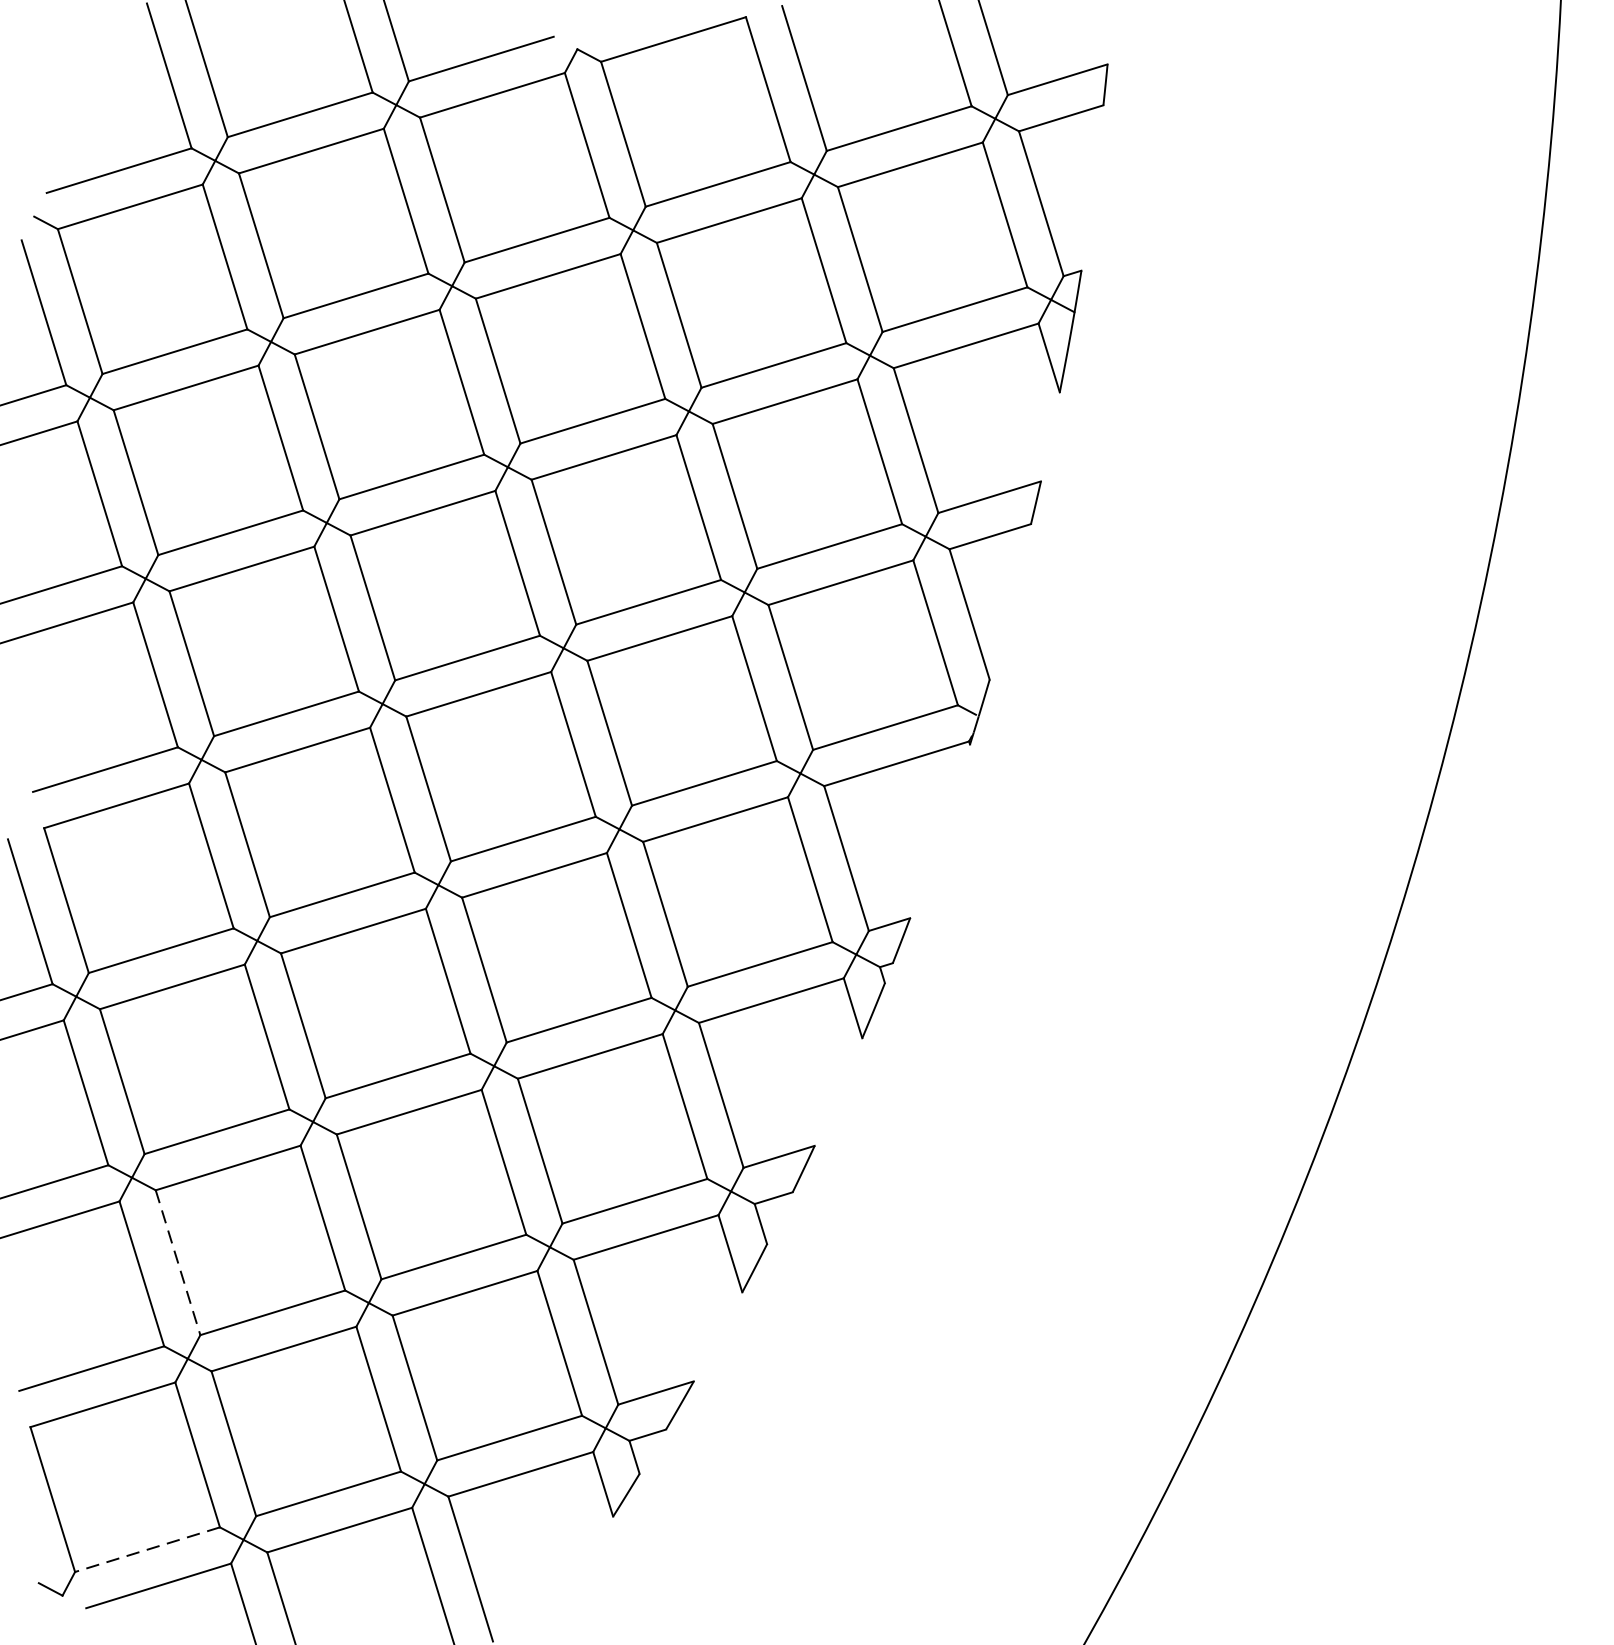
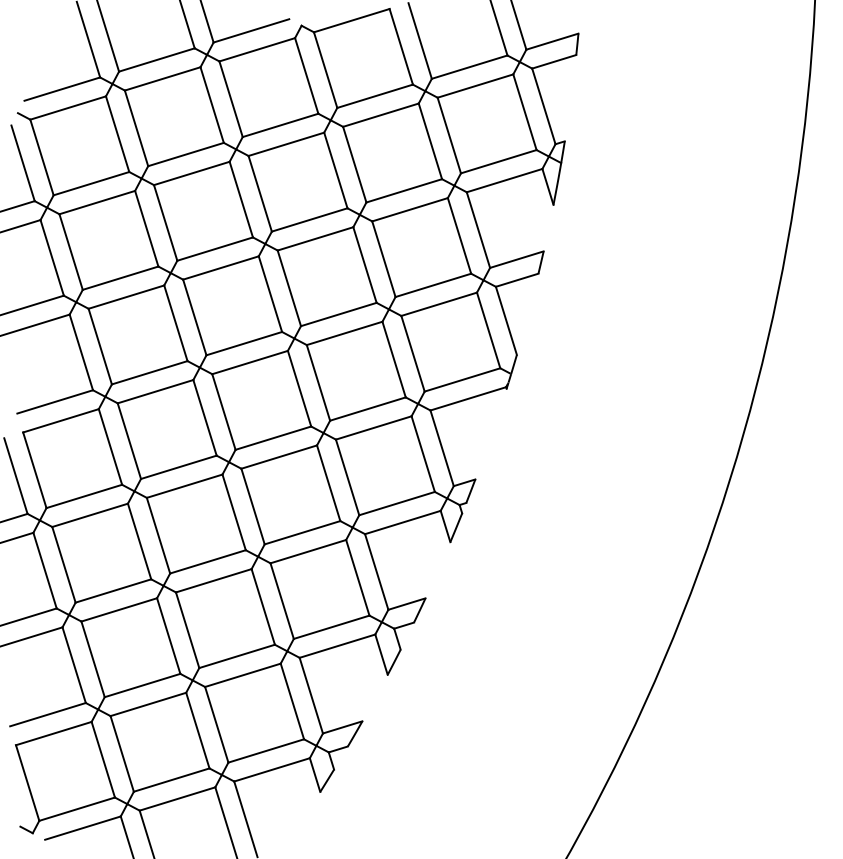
line: (178, 1262) -> (93, 659), dashed -> solid
line: (148, 1550) -> (77, 809), dashed -> solid

